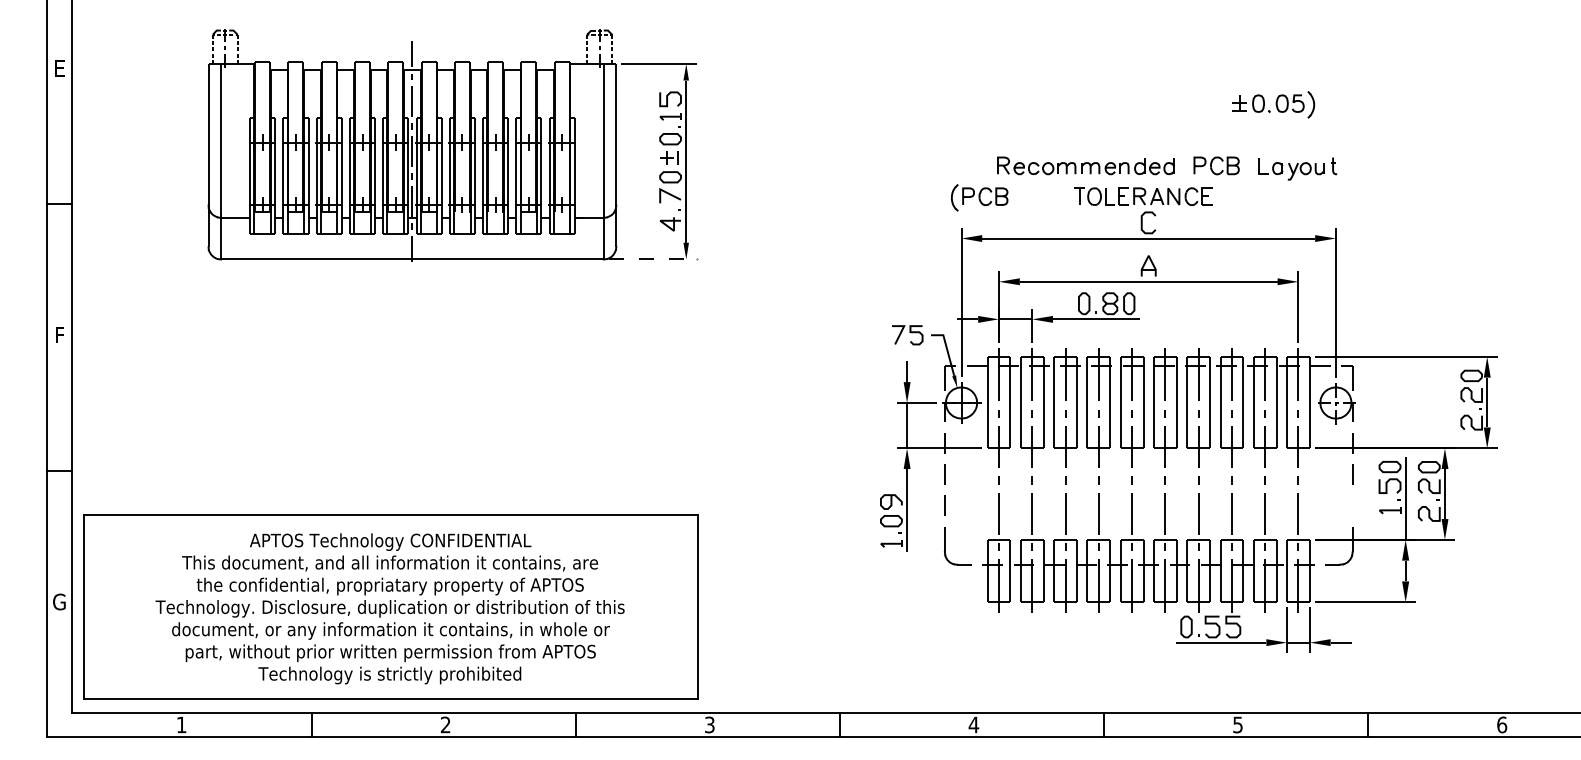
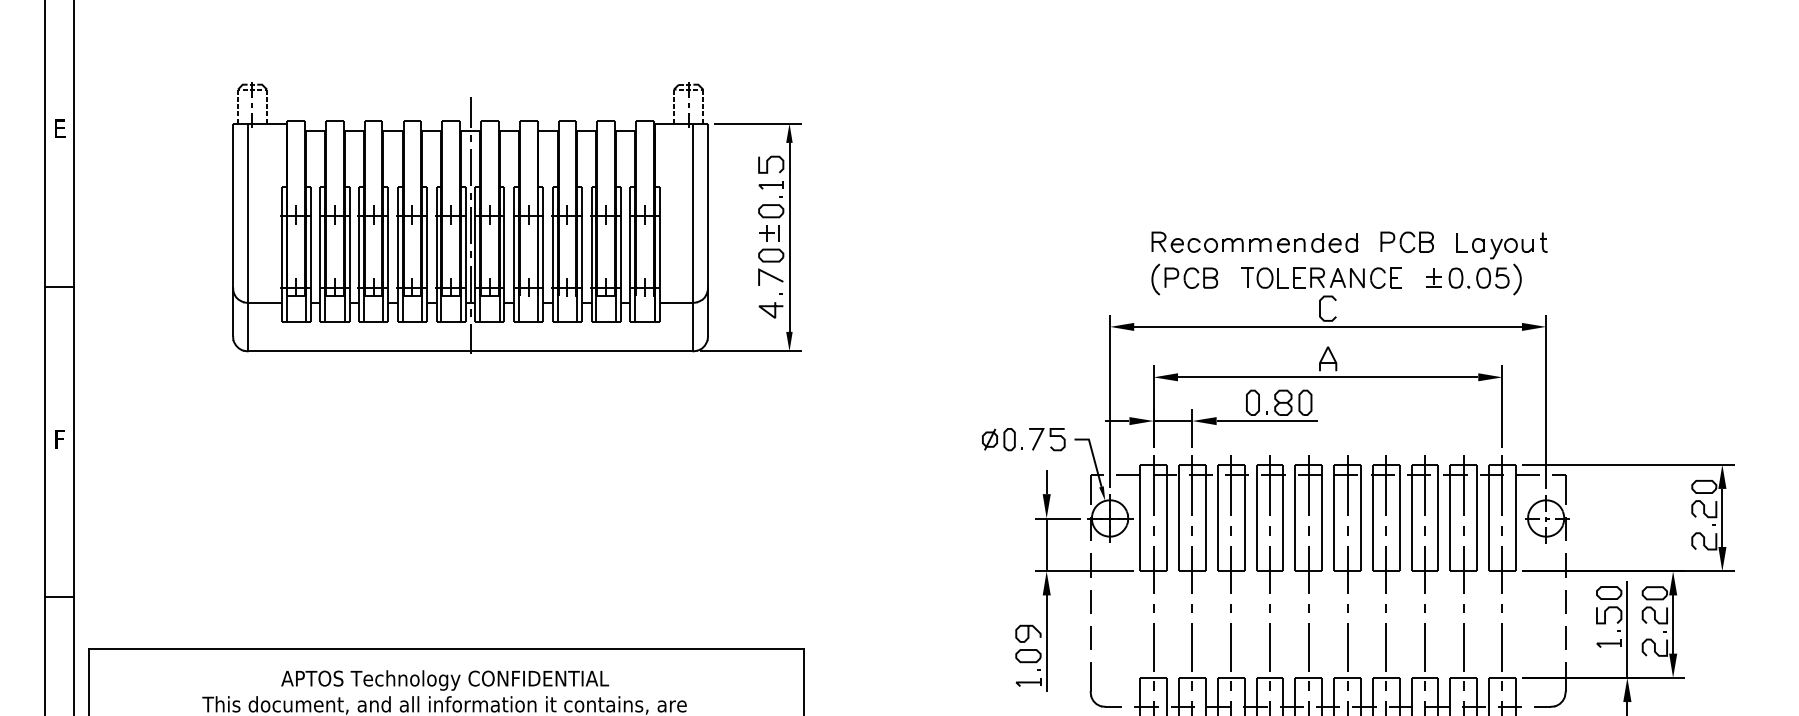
part: (1273, 104) -> (1473, 279), moved
part: (979, 197) -> (1184, 279), moved
line: (653, 259) -> (751, 351), dashed -> solid
part: (868, 335) -> (1001, 439), added
line: (1352, 505) -> (1565, 637), added

